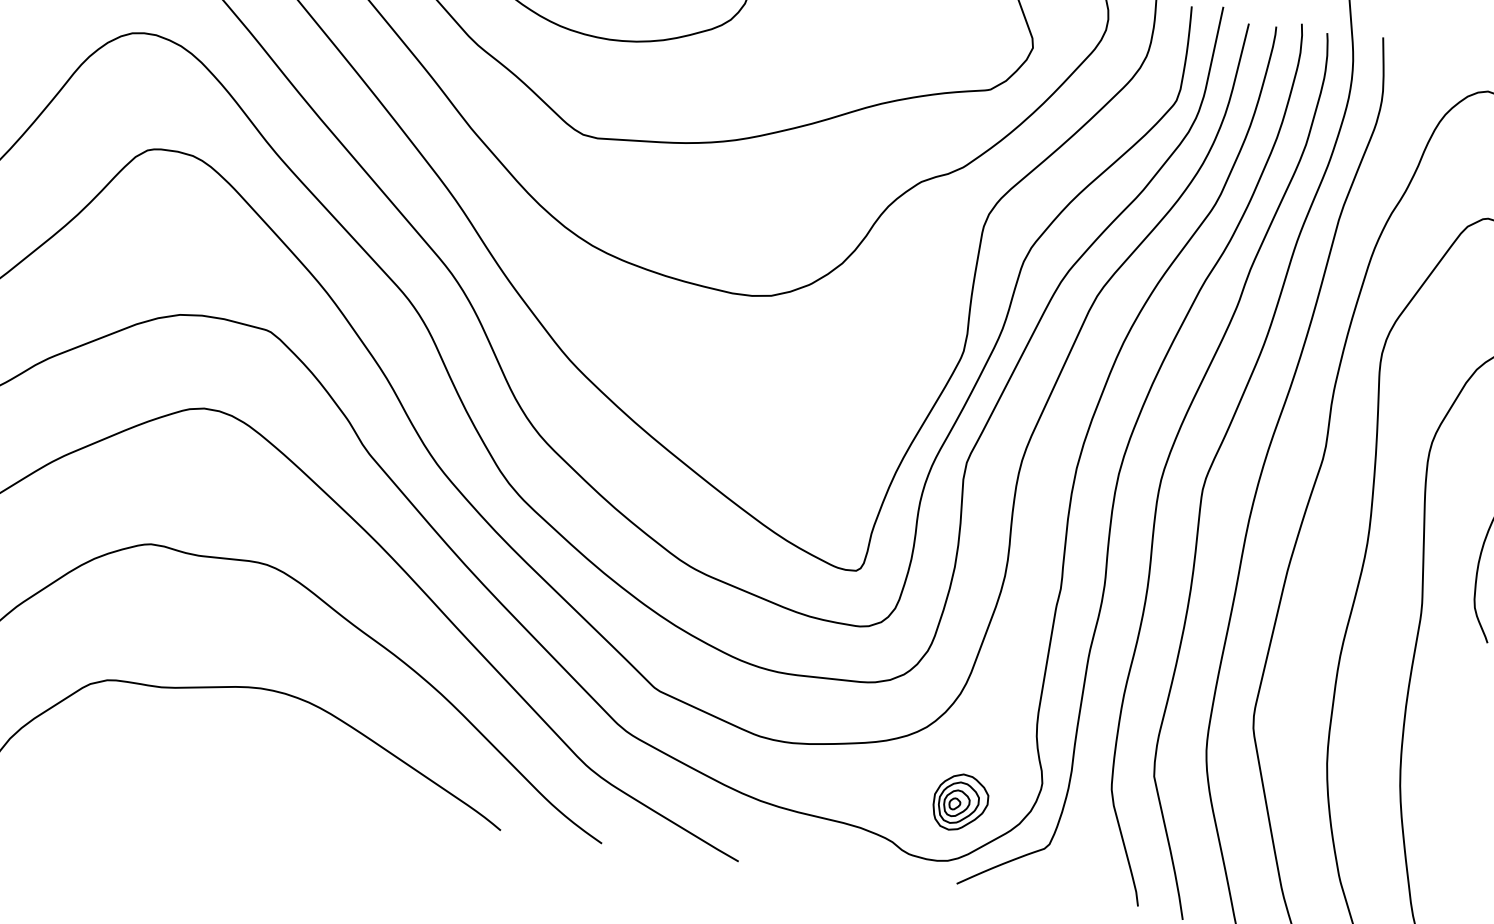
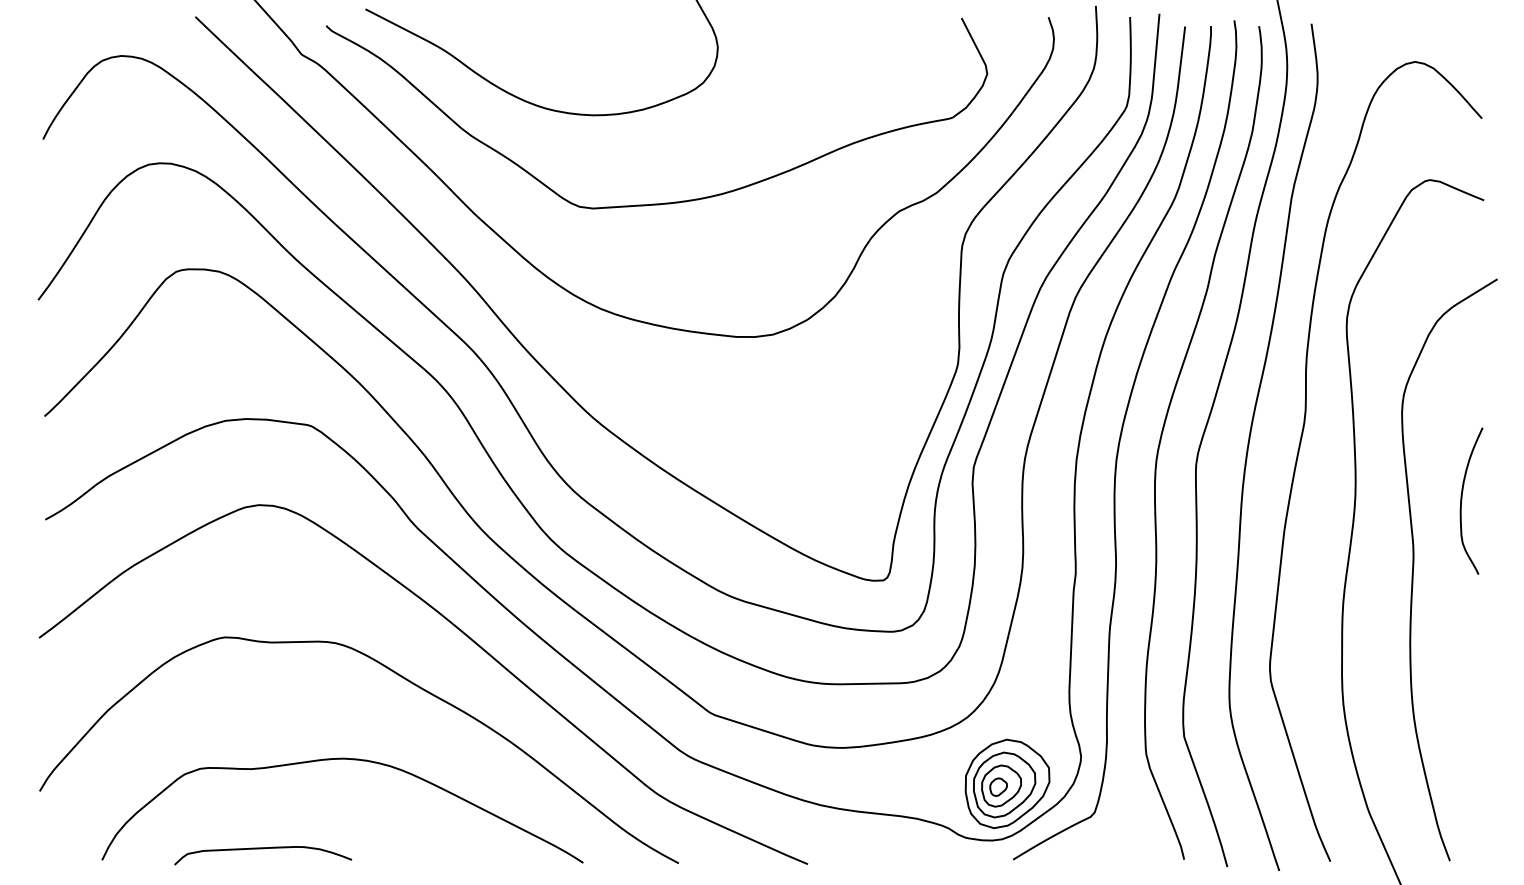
curve: (163, 774) -> (263, 849), added
part: (960, 802) -> (1007, 783), size x1.67

